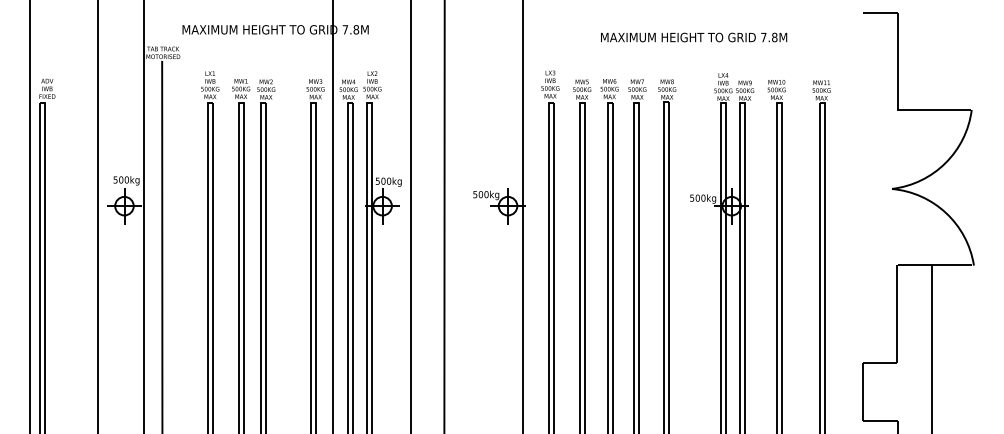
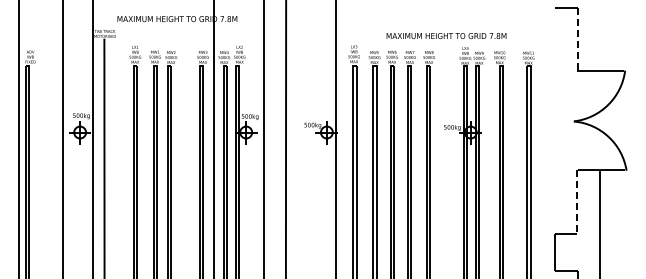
text: (693, 36) -> (446, 35), moved
line: (897, 61) -> (577, 39), solid -> dashed
line: (897, 313) -> (577, 201), solid -> dashed

